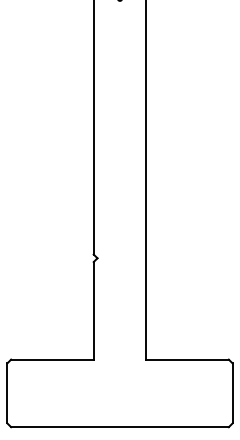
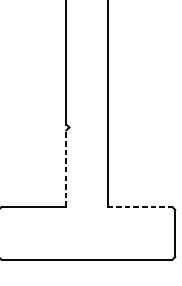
line: (93, 310) -> (66, 168), solid -> dashed
line: (188, 359) -> (140, 206), solid -> dashed

